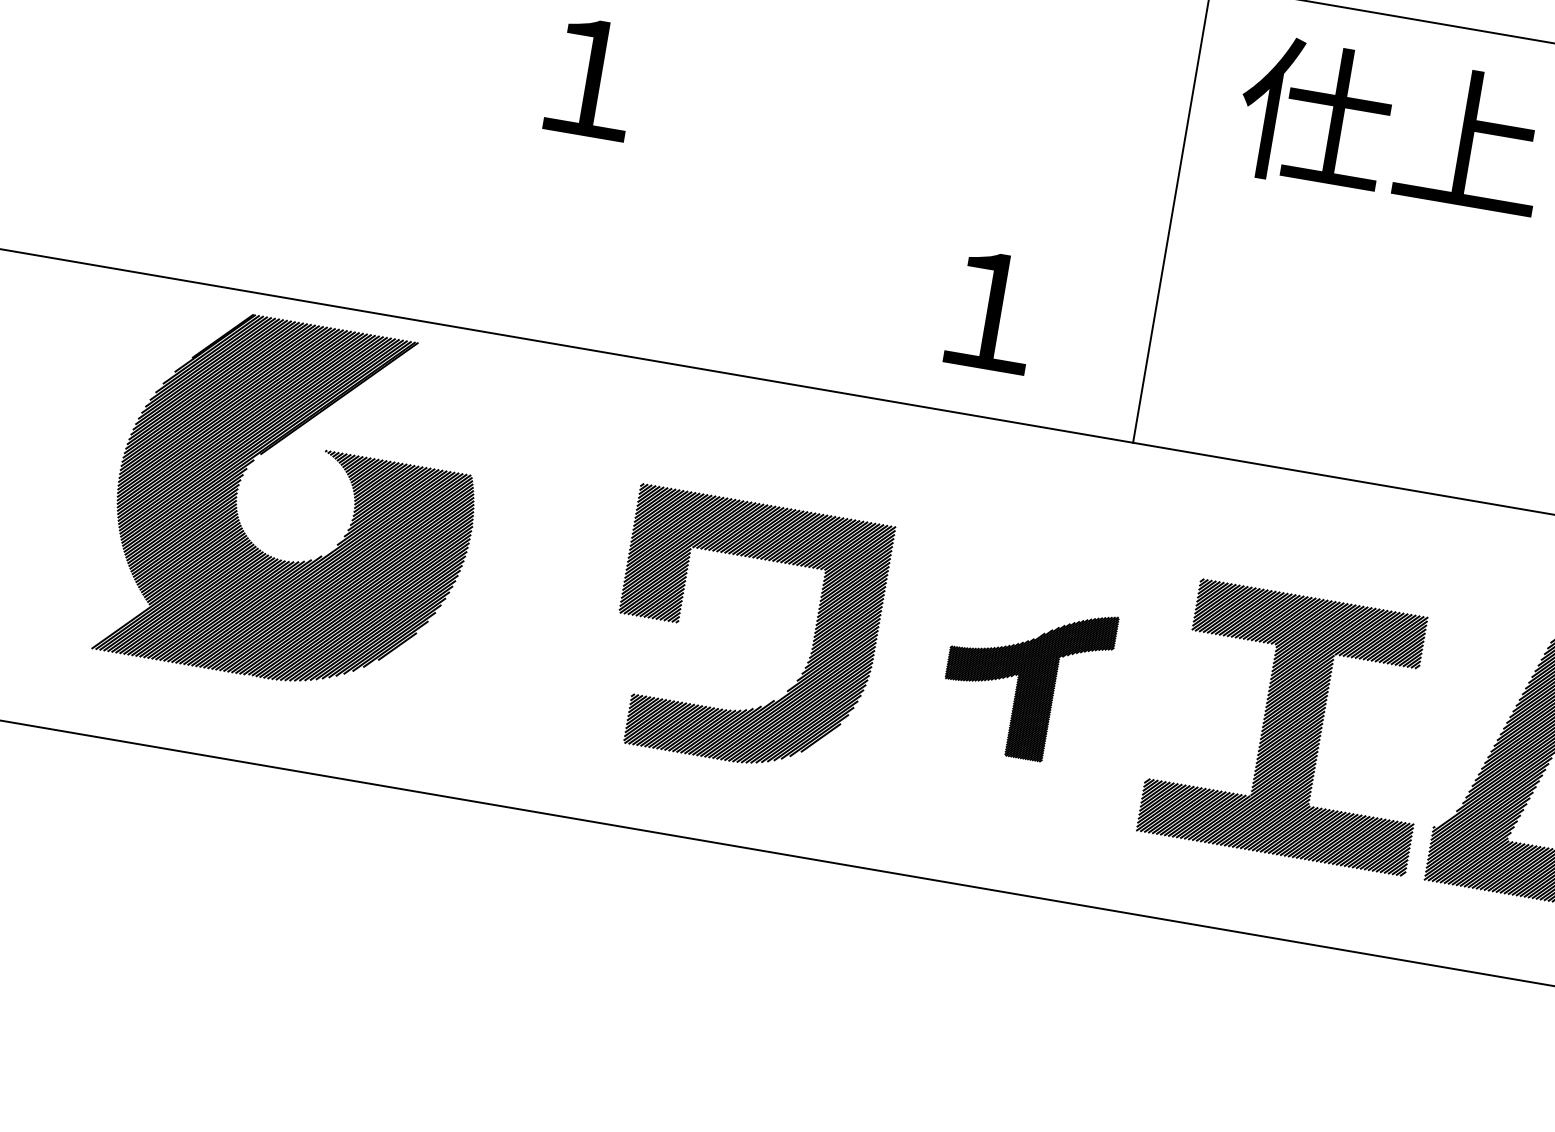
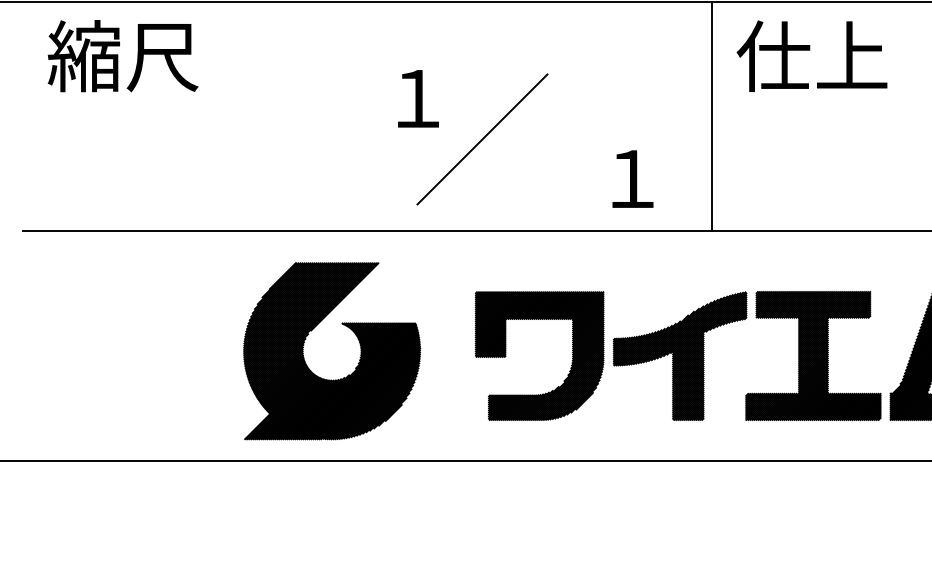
line: (706, 181) -> (482, 139), added
part: (352, 500) -> (359, 345), moved
part: (1025, 679) -> (679, 355), size x1.67

